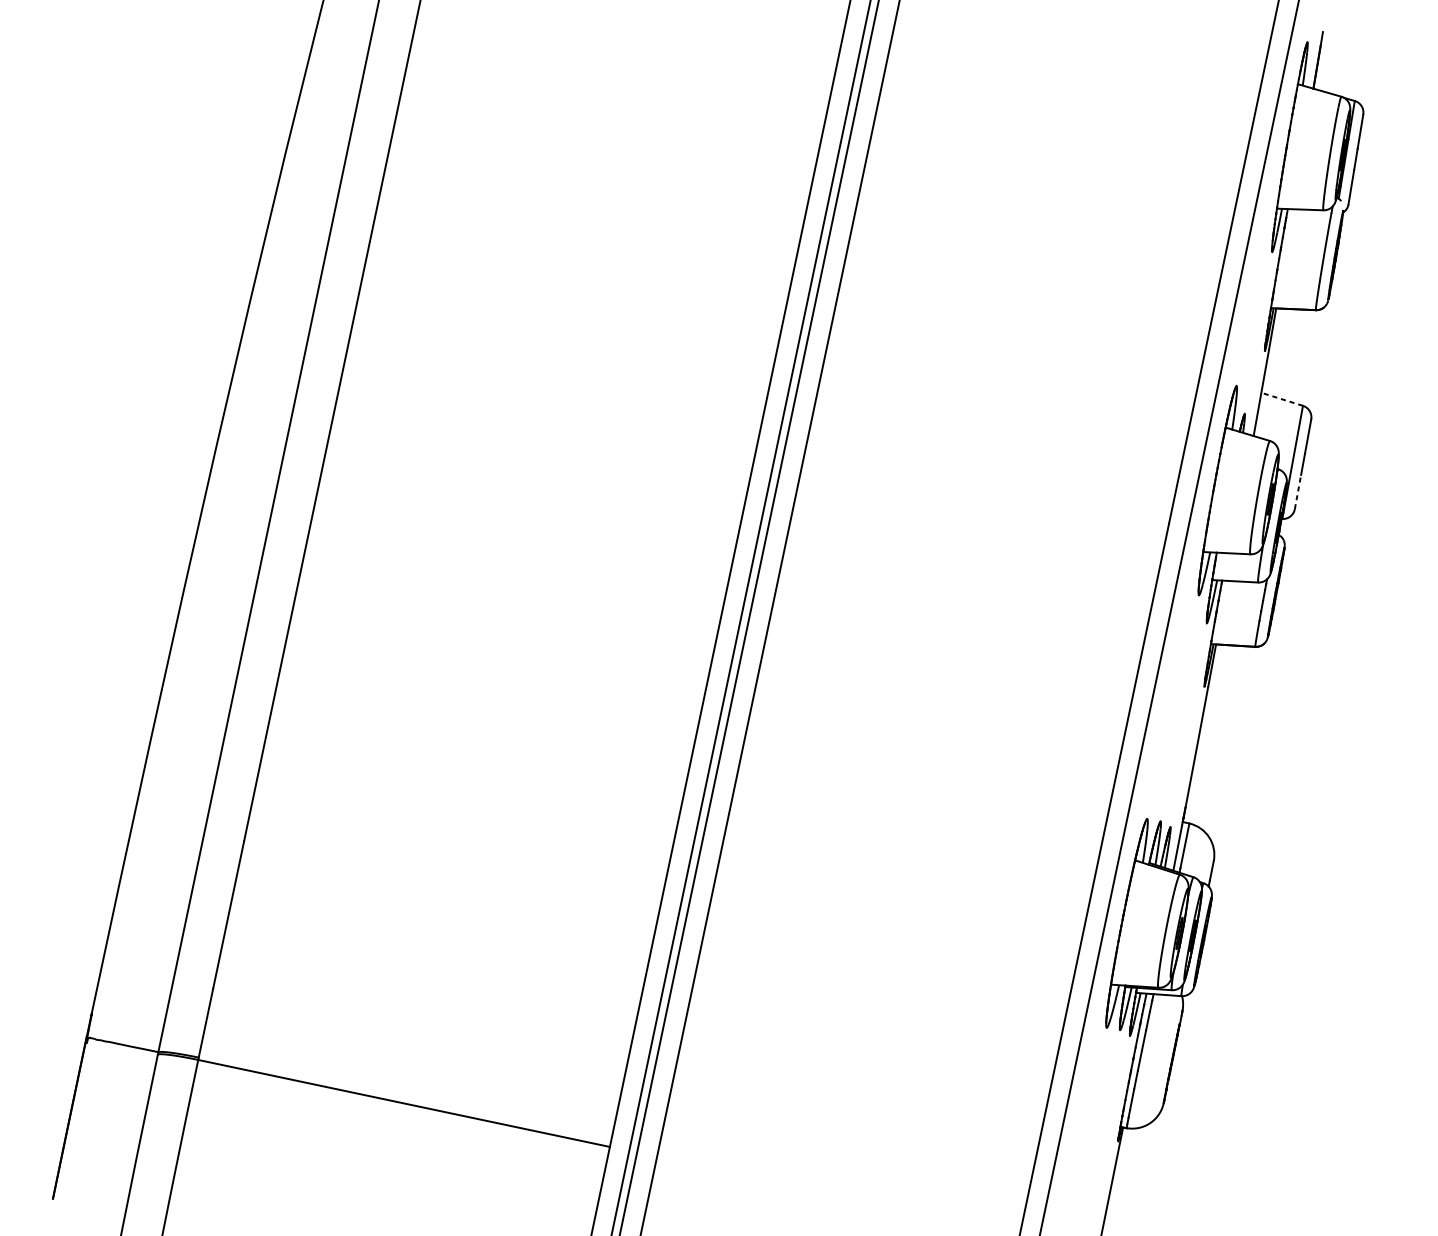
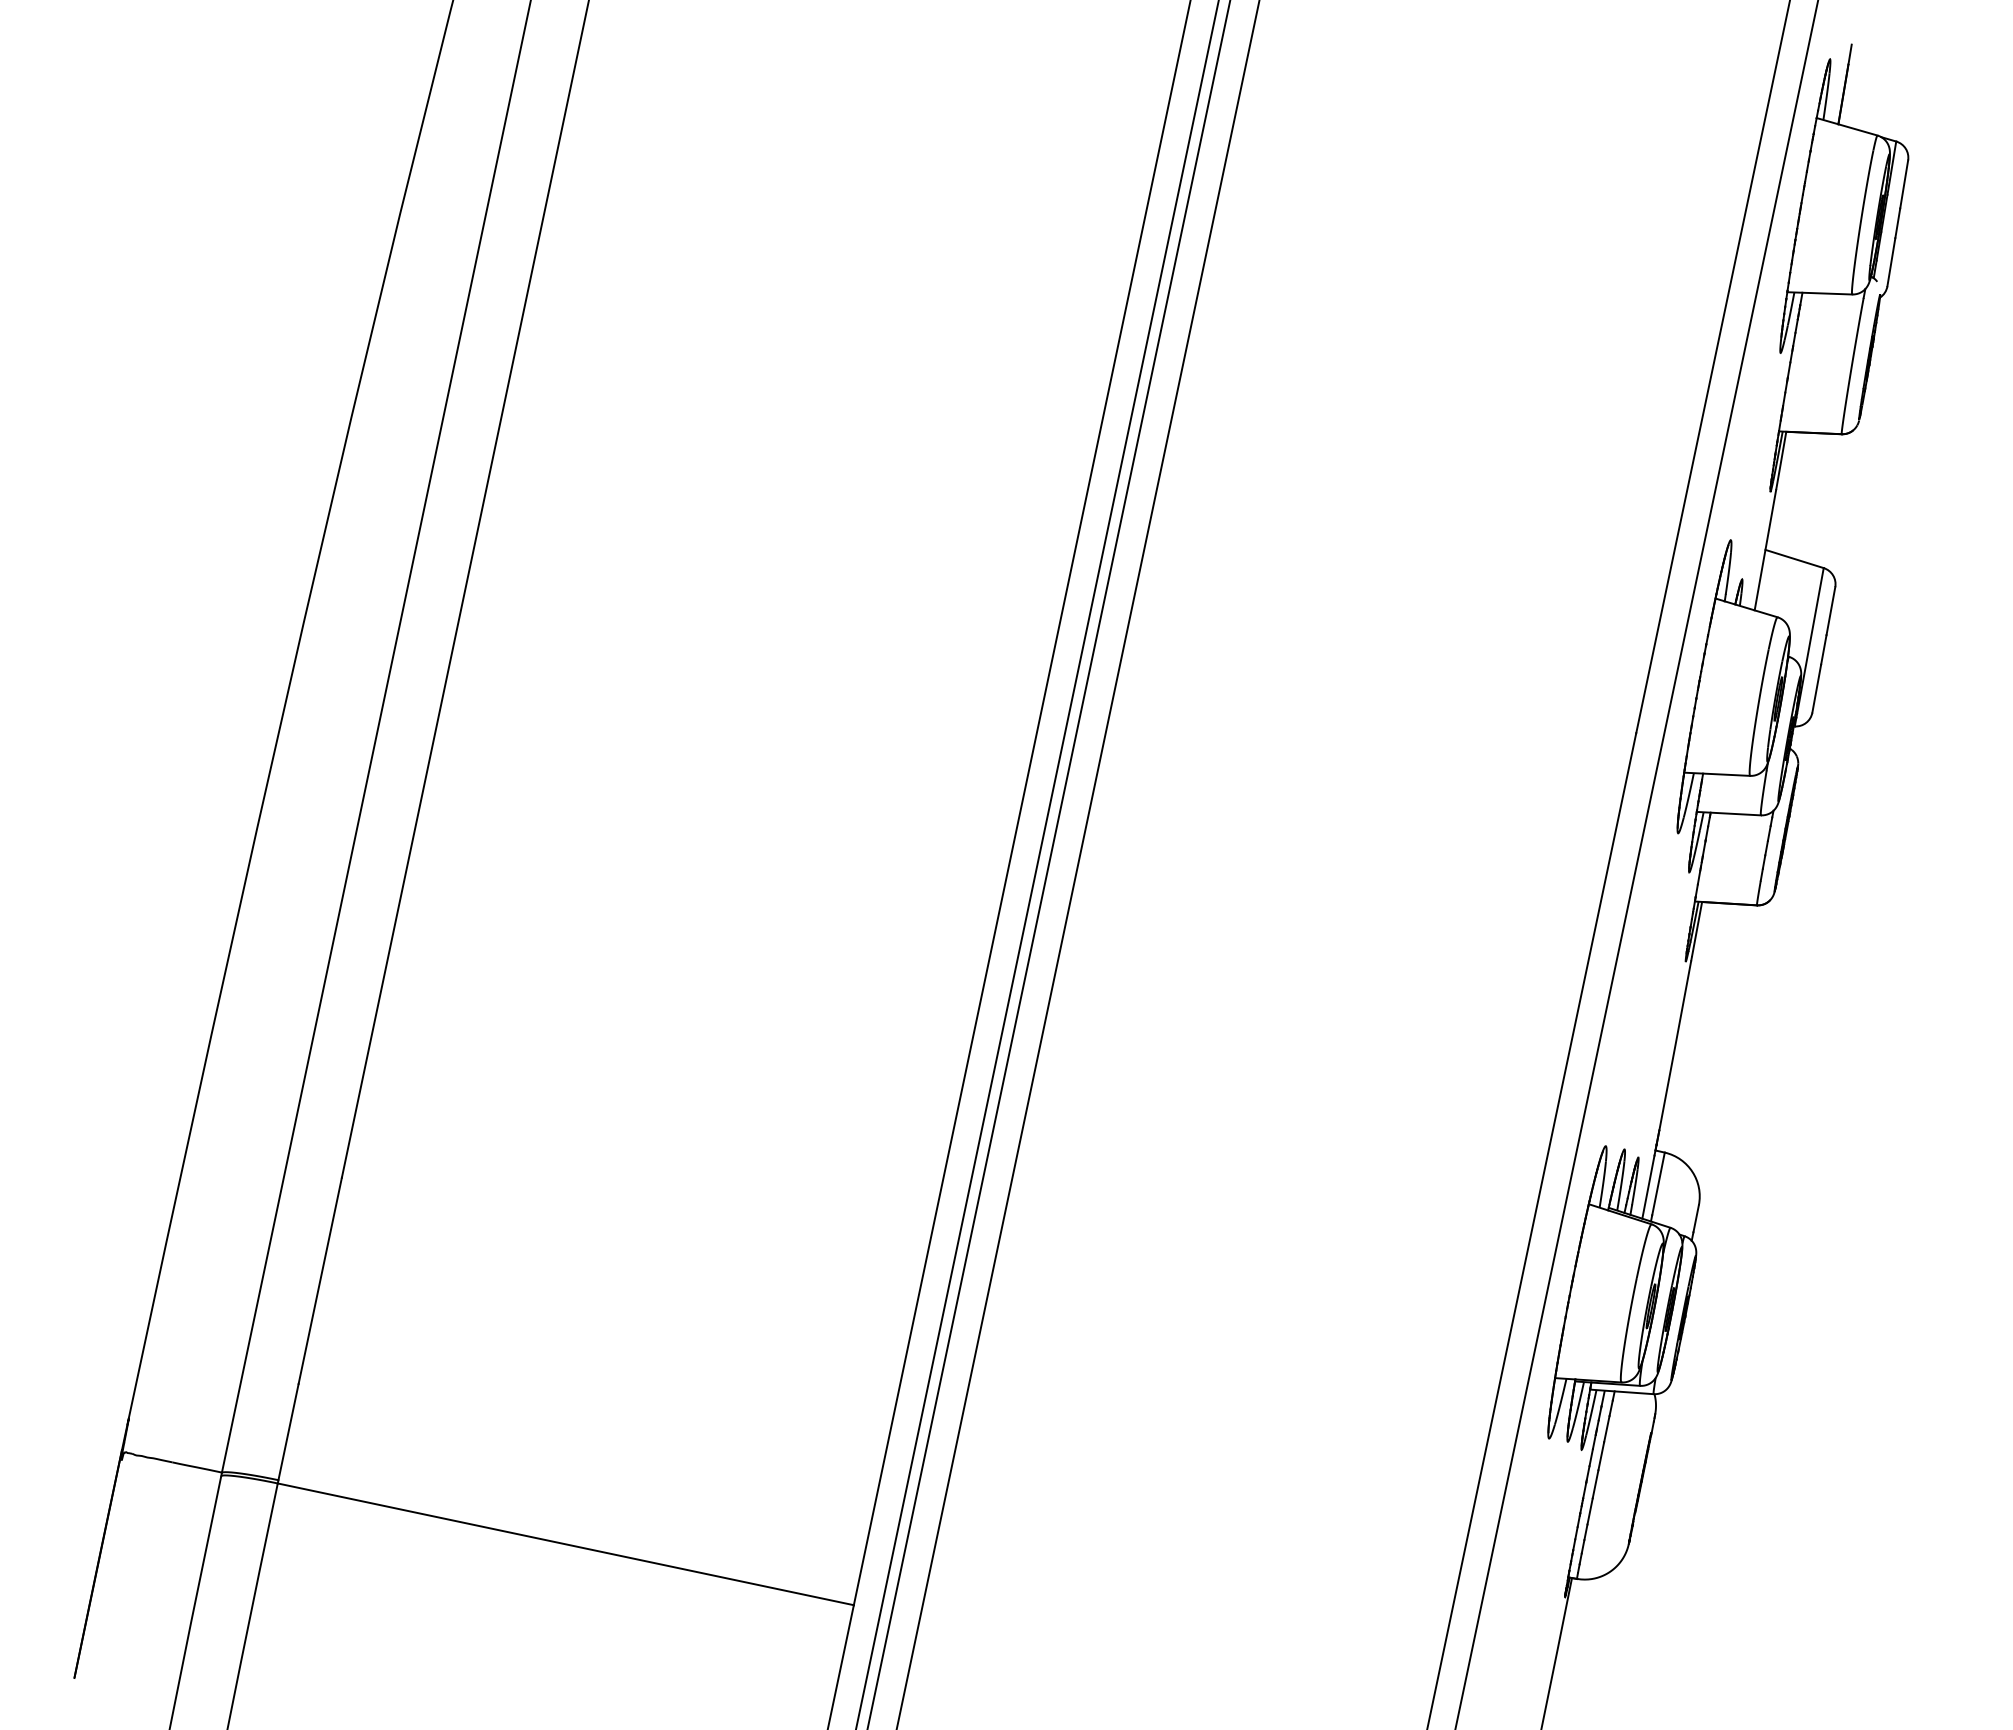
line: (1282, 399) -> (1794, 559), dashed -> solid
line: (1297, 491) -> (1816, 688), dashed -> solid

